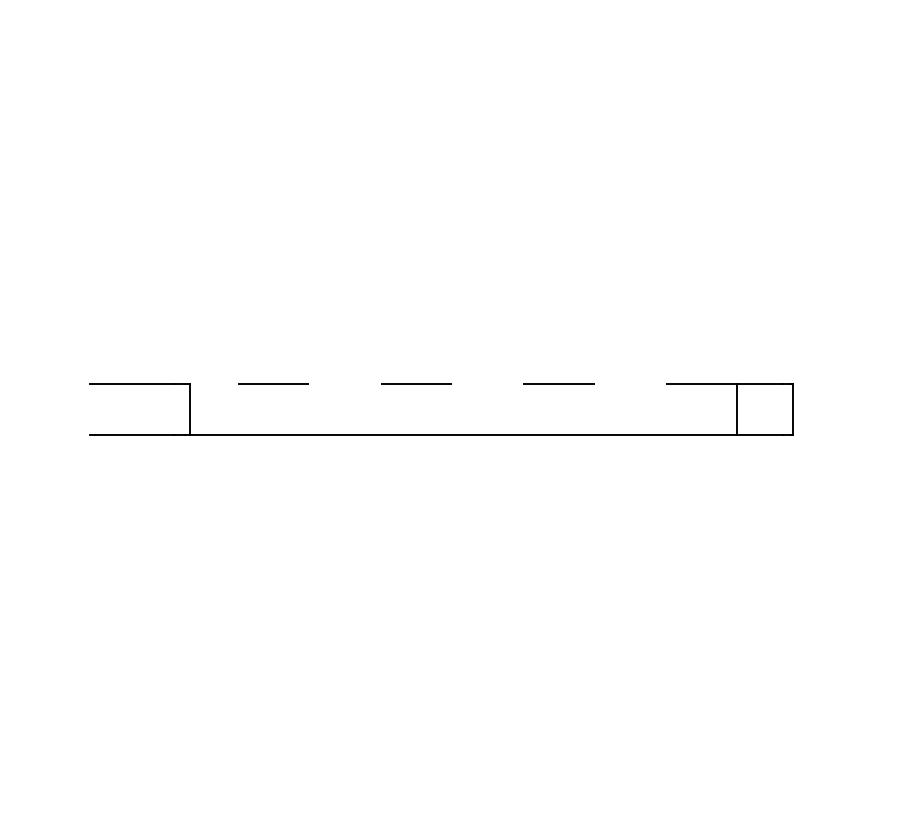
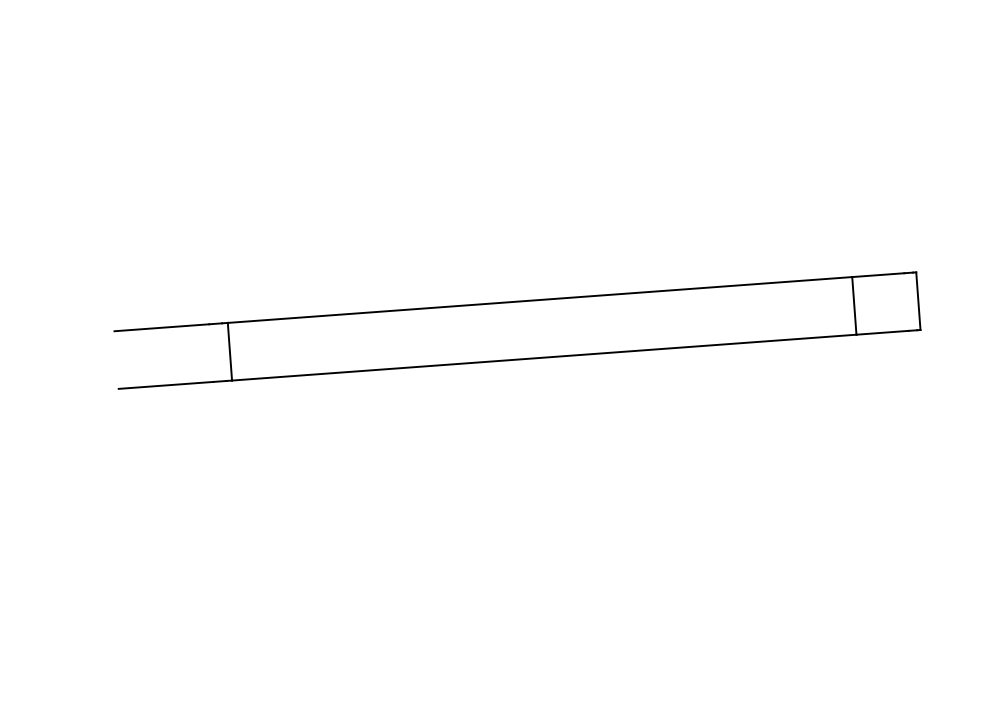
line: (463, 384) -> (540, 300), dashed -> solid

